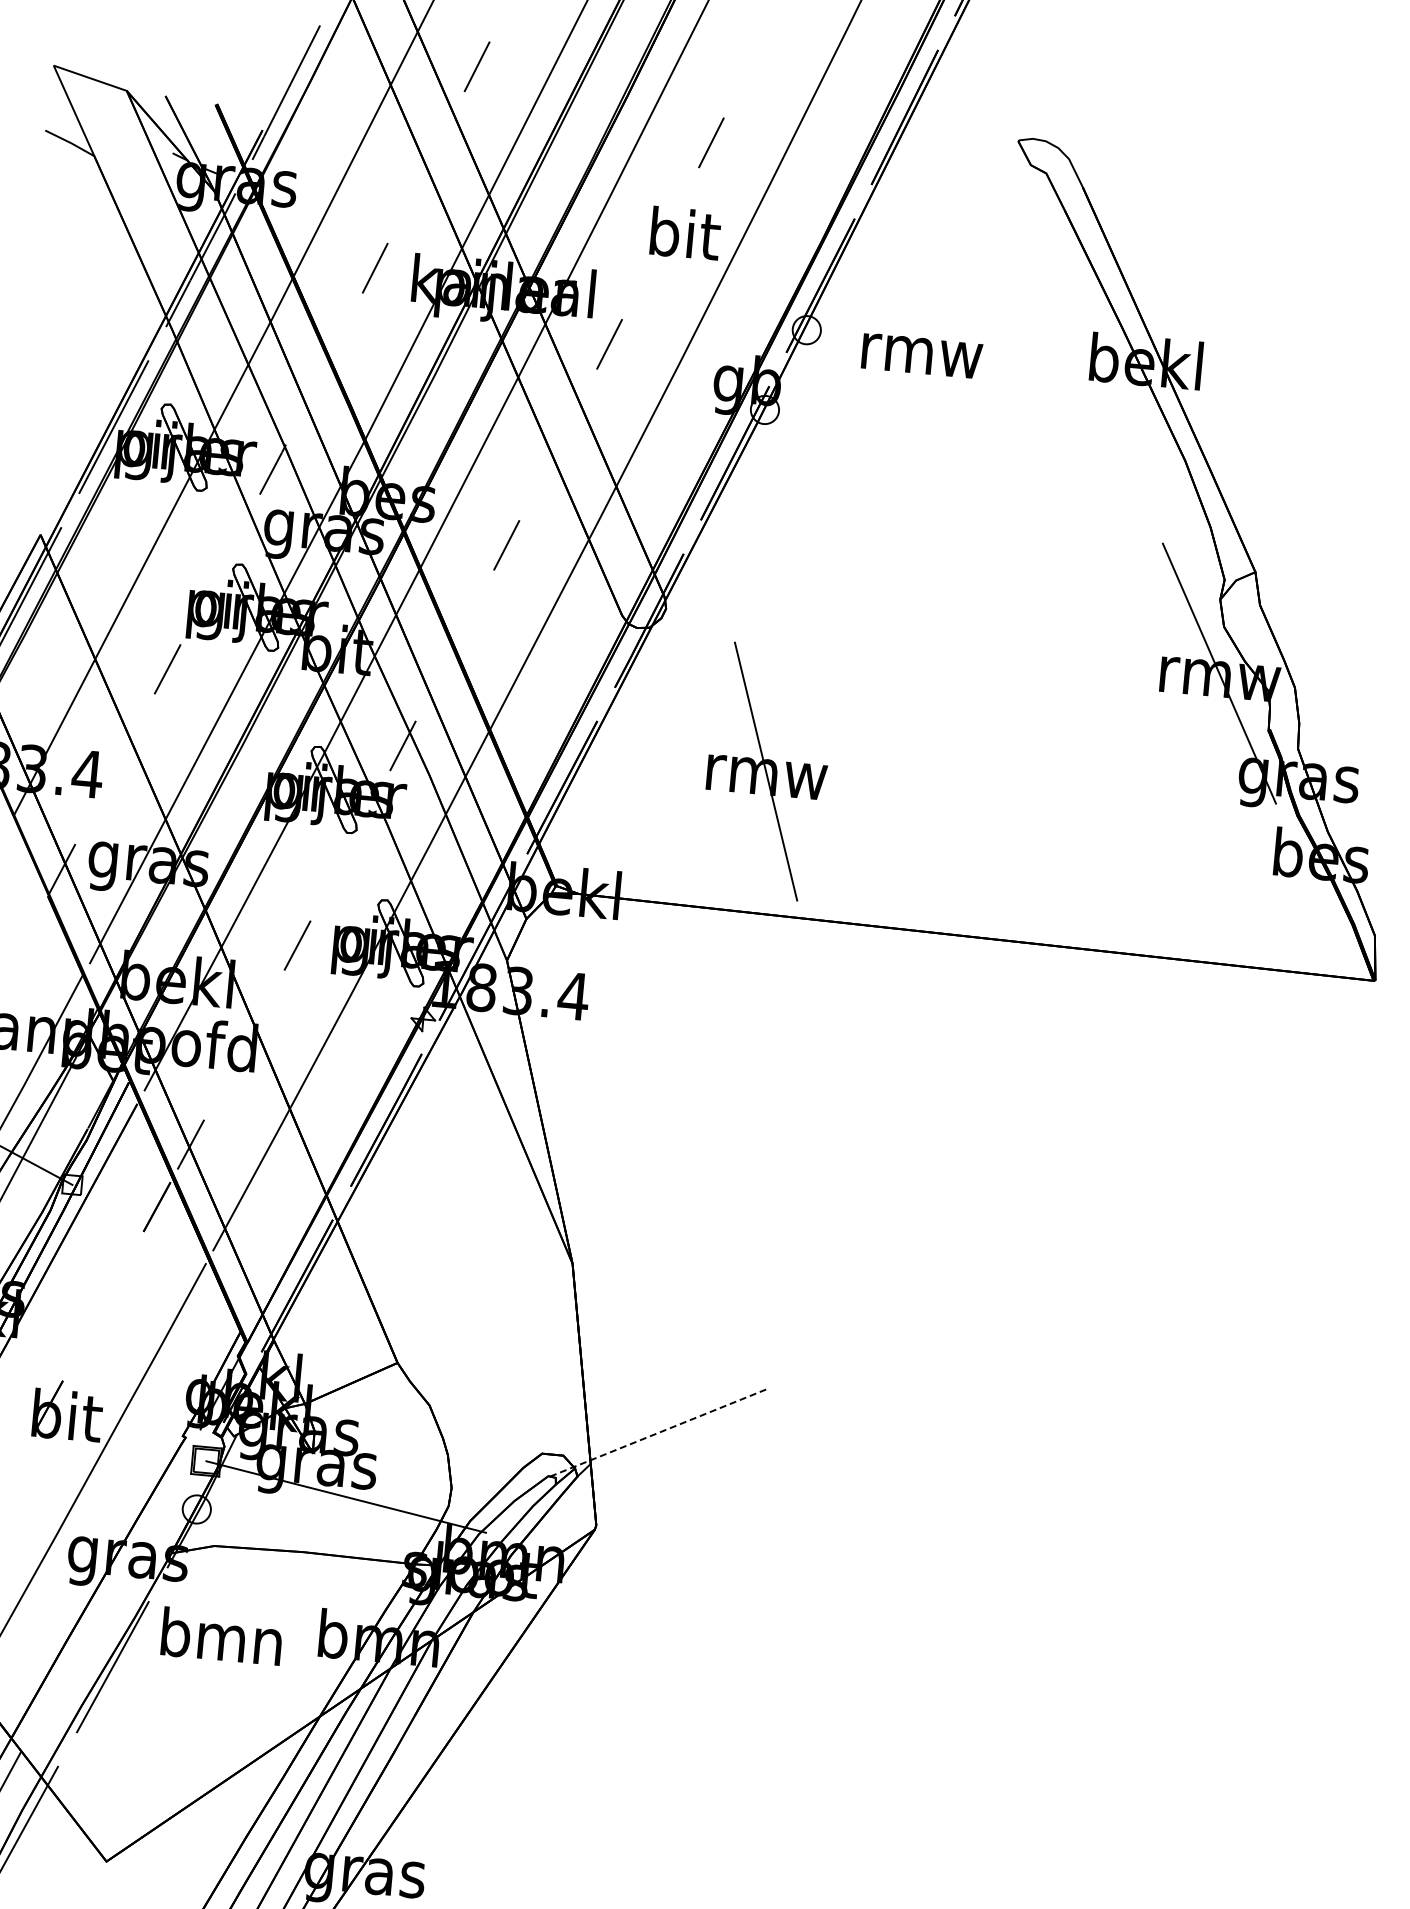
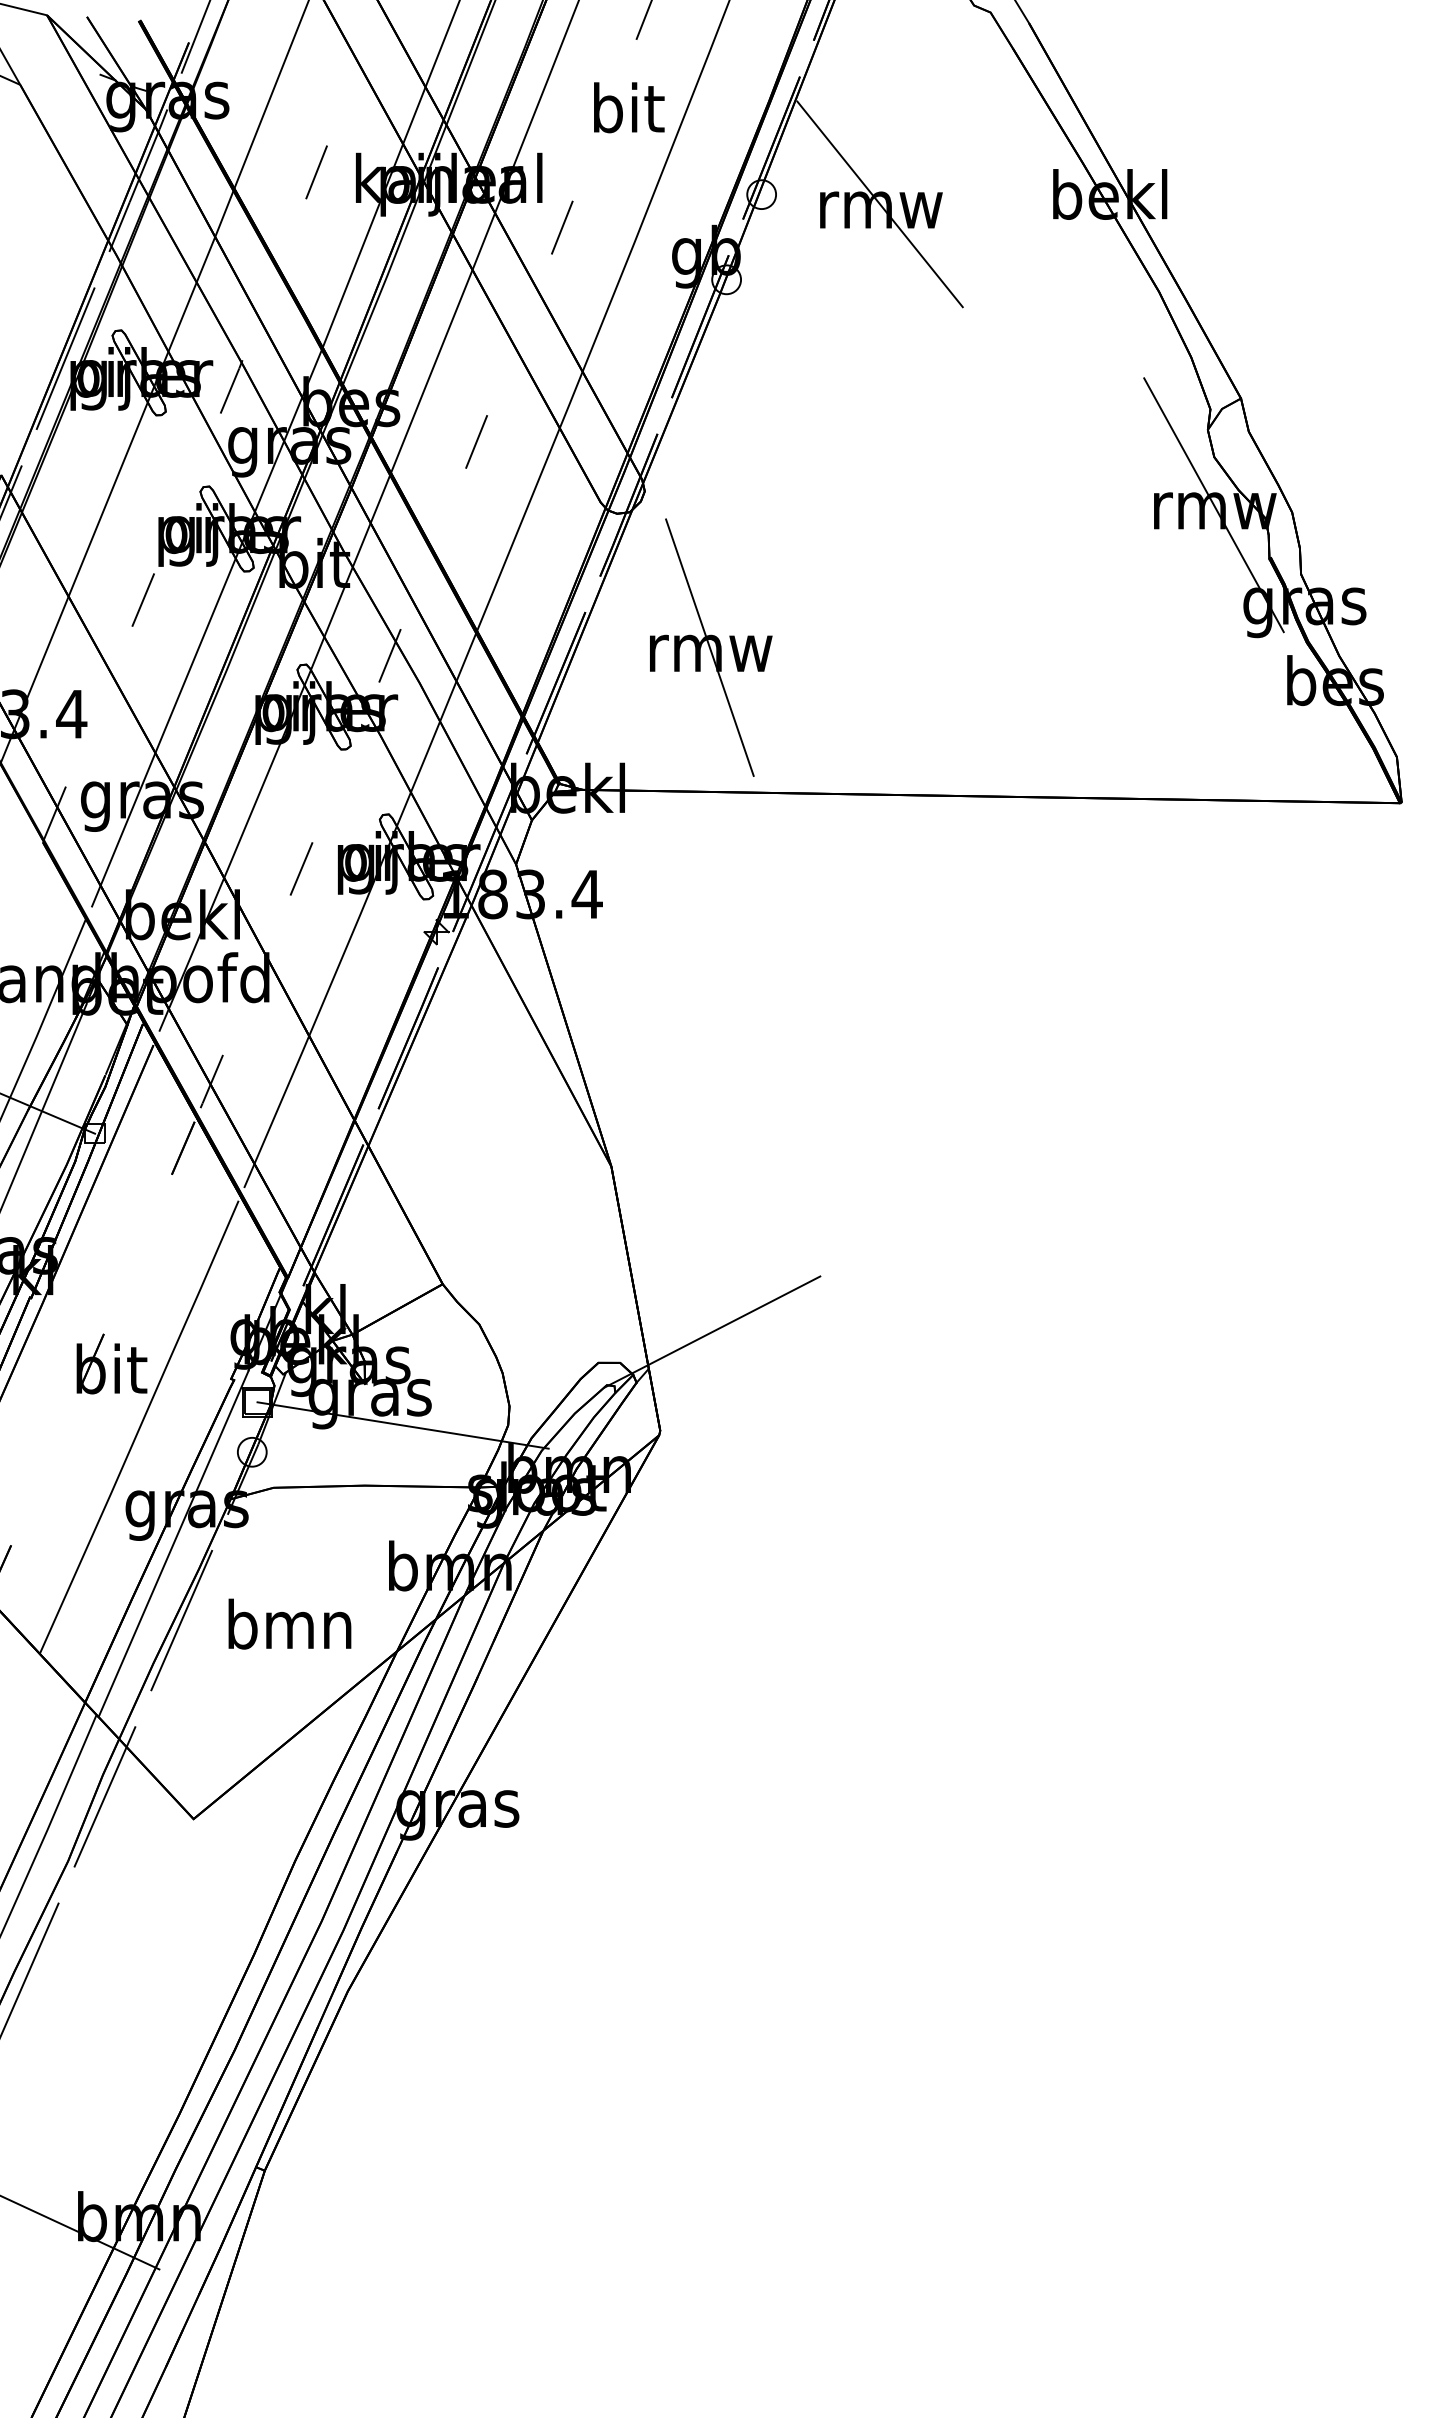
line: (920, 350) -> (879, 204), added
part: (767, 771) -> (711, 647), moved
line: (656, 1434) -> (712, 1332), dashed -> solid
line: (111, 1591) -> (173, 1543), added
text: (221, 1635) -> (289, 1623), moved

